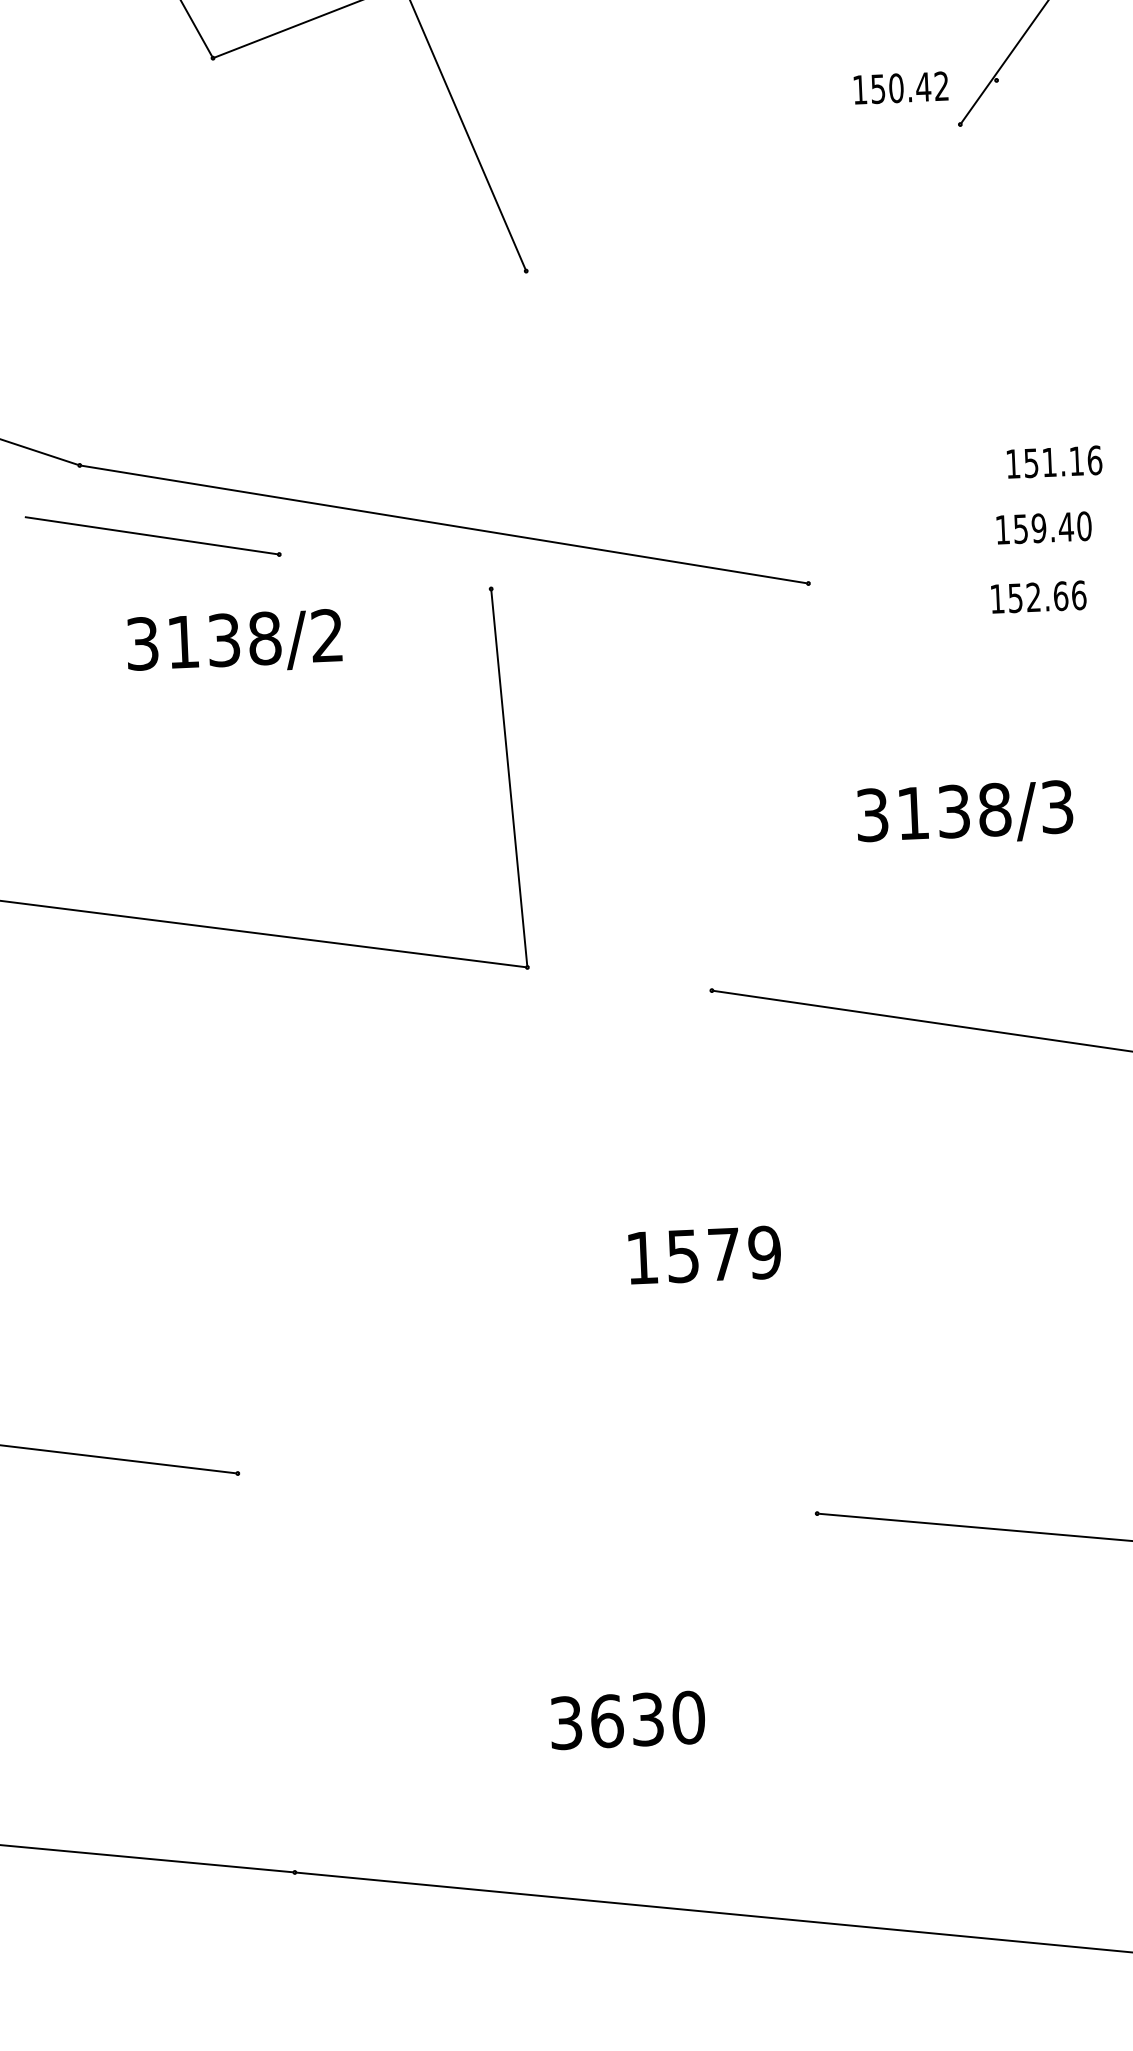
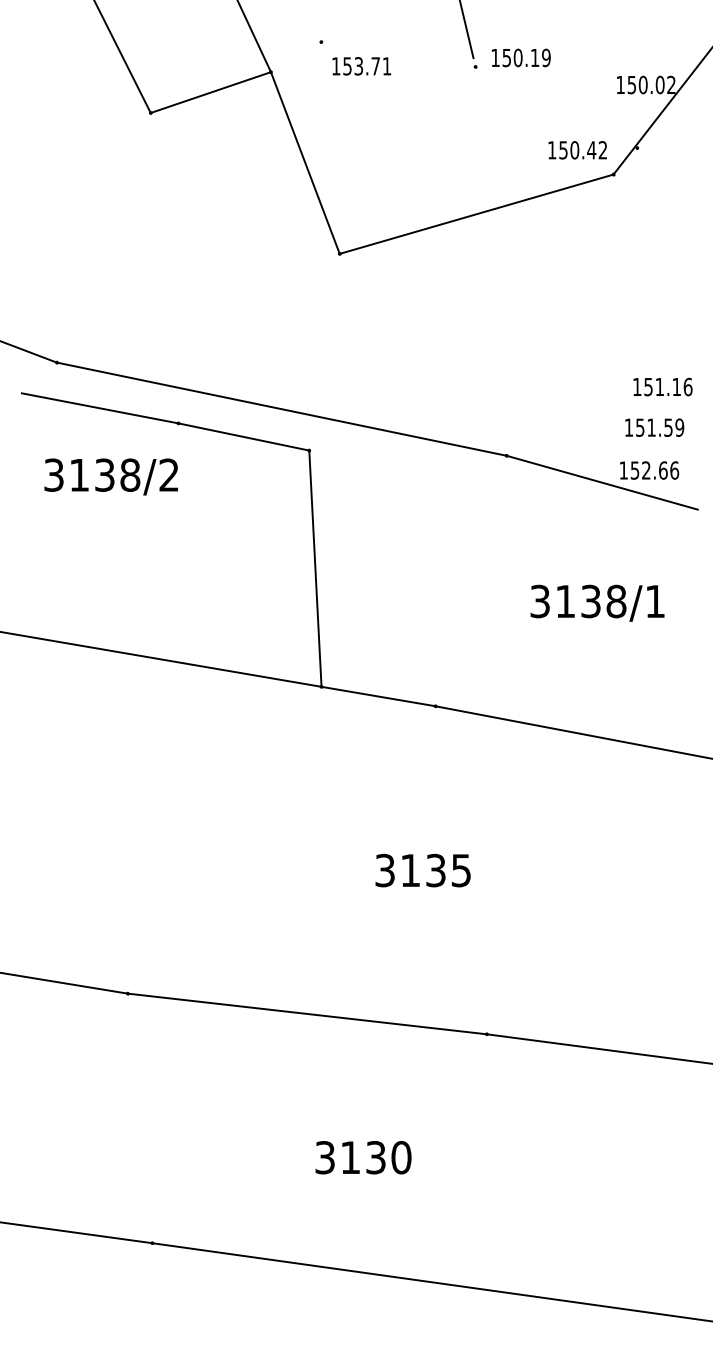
line: (743, 198) -> (476, 214), added
text: (1061, 526) -> (665, 427), 159.40 -> 151.59
line: (384, 571) -> (243, 436), added
line: (964, 619) -> (602, 482), added
text: (233, 641) -> (110, 476), moved
text: (1055, 807) -> (654, 601), 3138/3 -> 3138/1
line: (619, 978) -> (378, 696), added
text: (703, 1255) -> (423, 870), 1579 -> 3135
line: (527, 1492) -> (307, 1013), added
text: (606, 1720) -> (350, 1157), 3630 -> 3130

